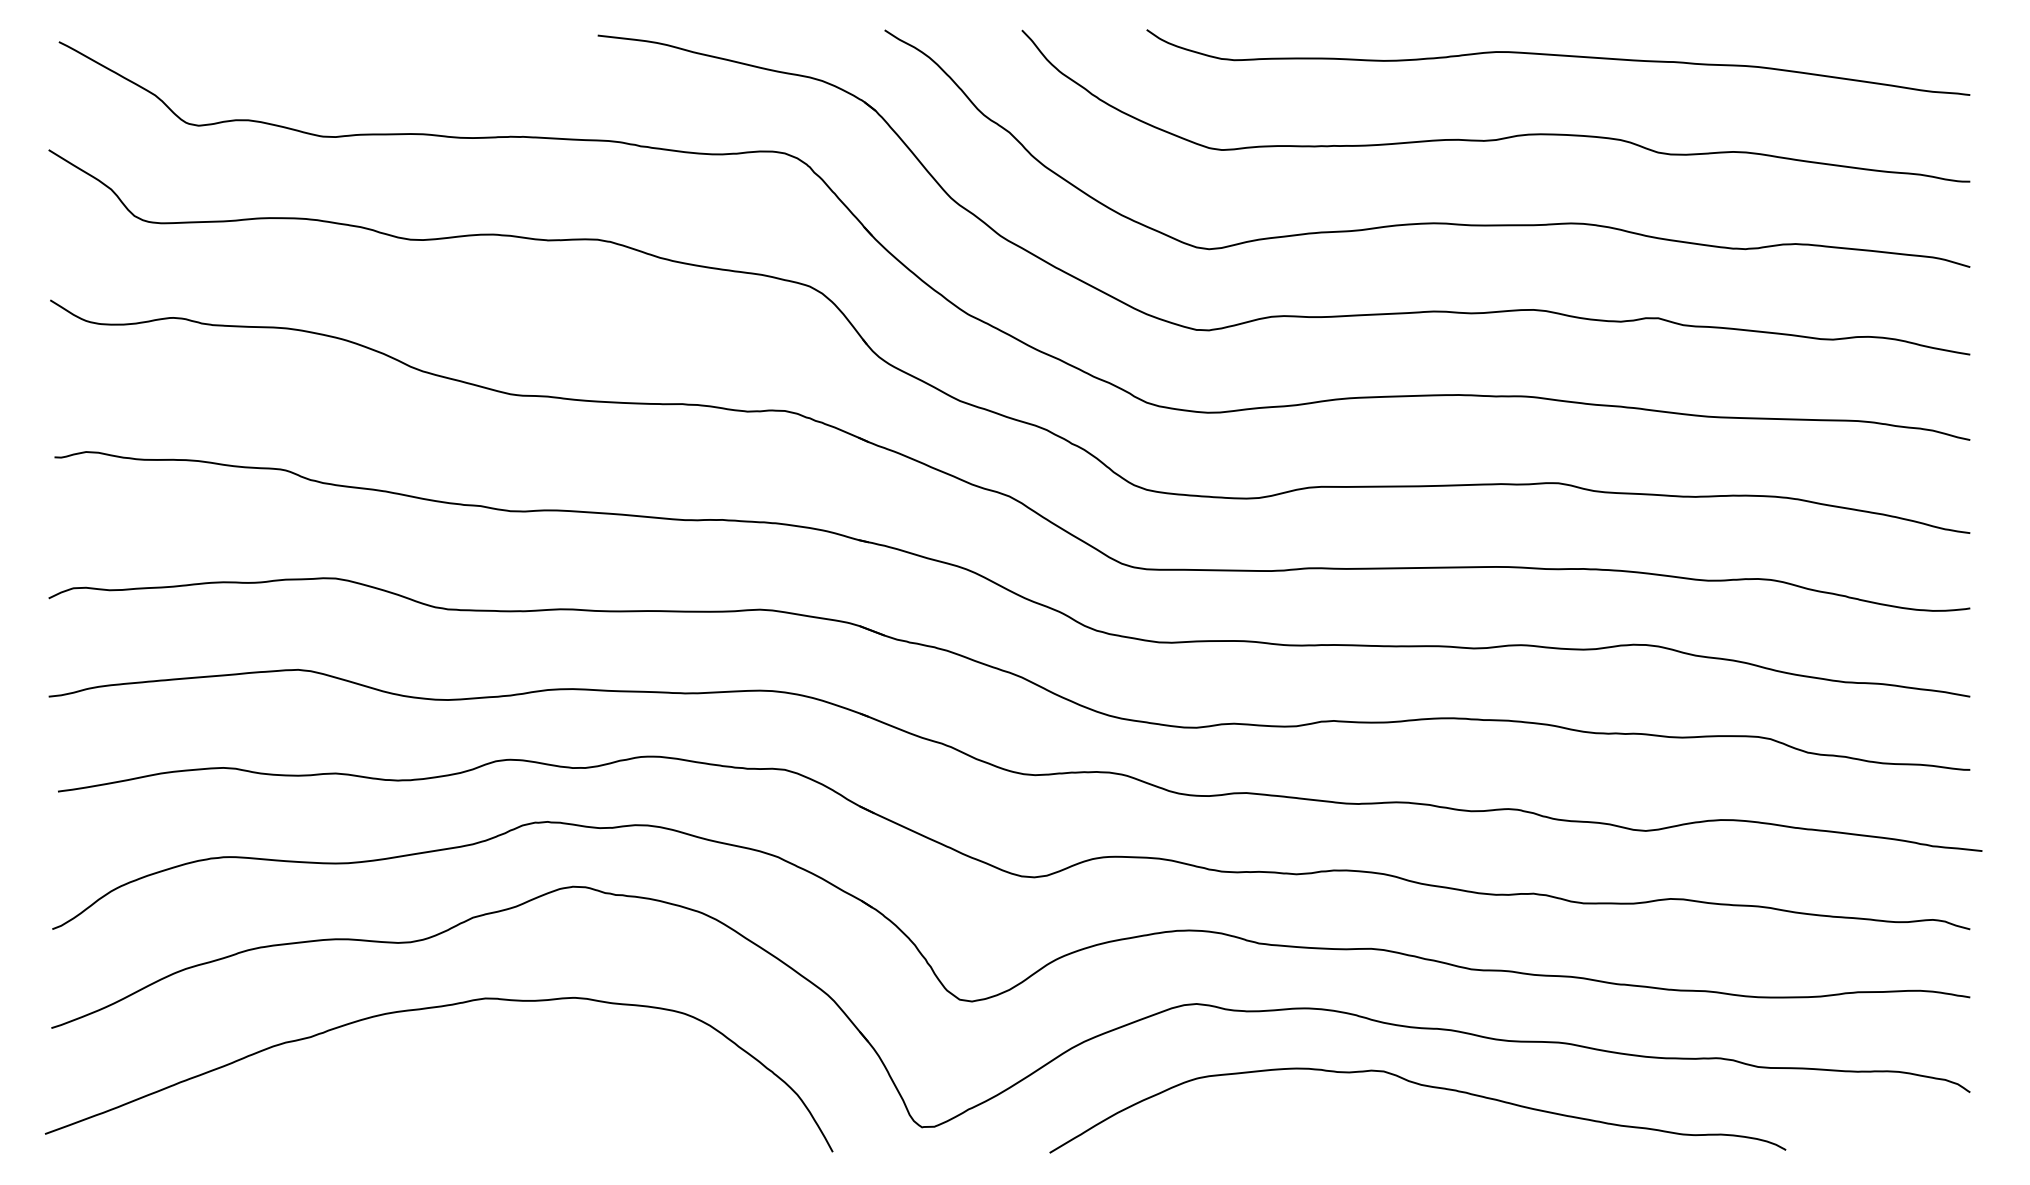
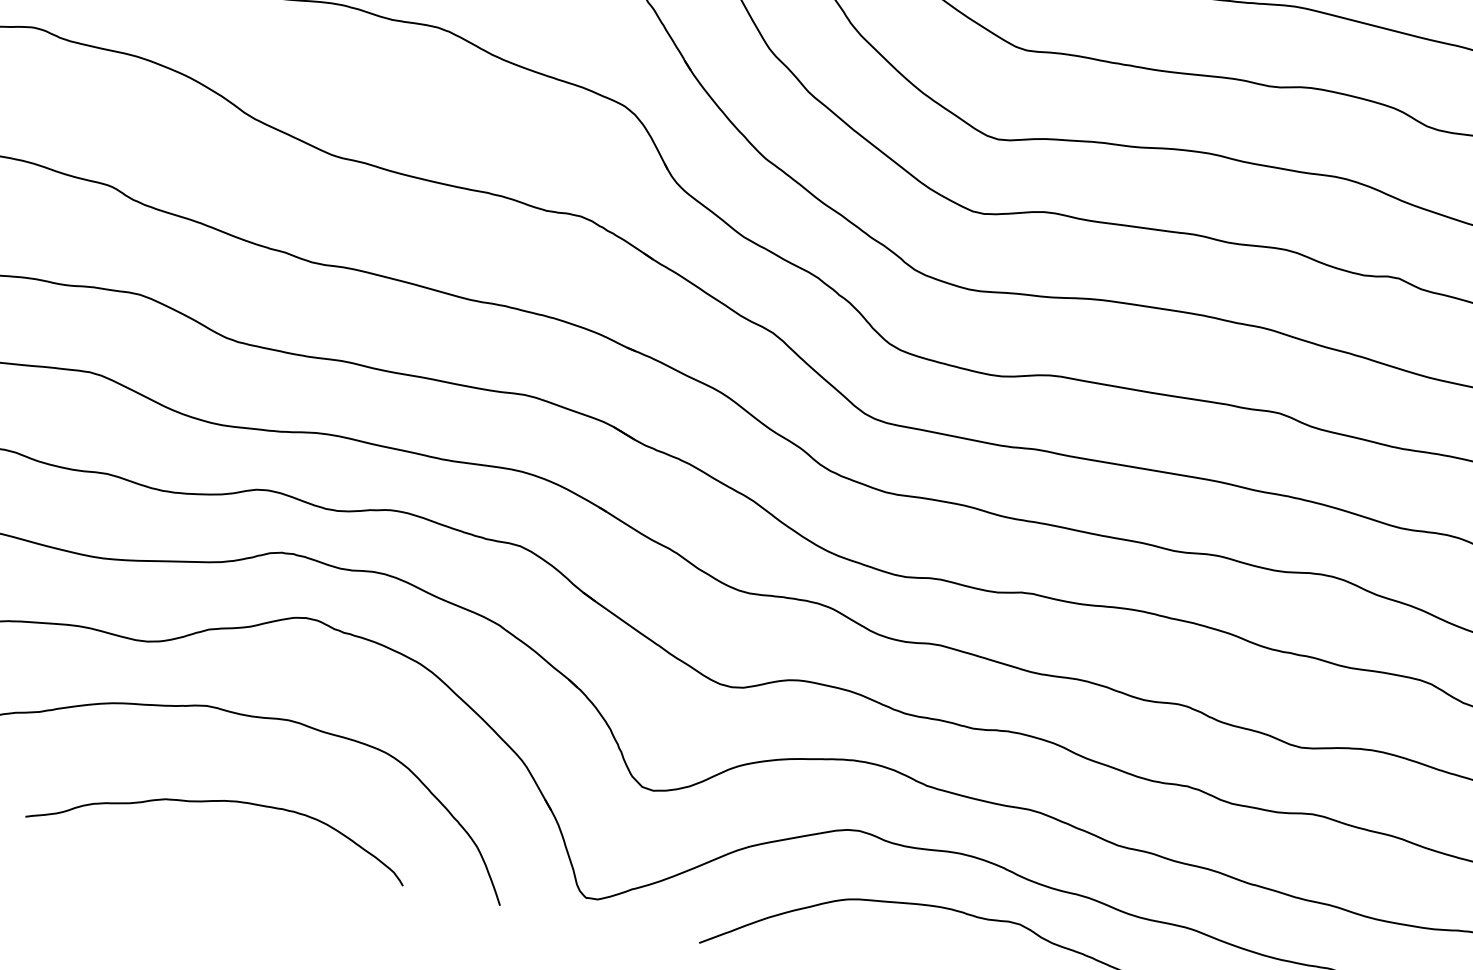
curve: (516, 1097) -> (218, 802), added

